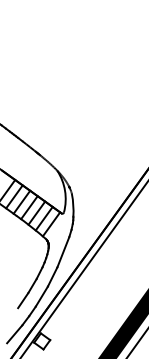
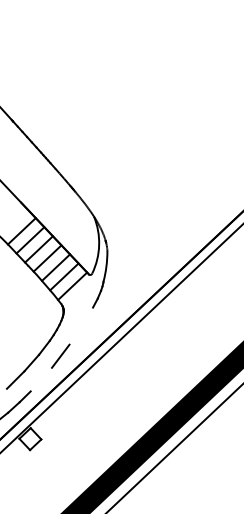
line: (63, 251) -> (81, 325), removed
line: (41, 296) -> (41, 379), removed

